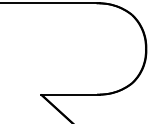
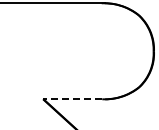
line: (68, 94) -> (72, 99), solid -> dashed

